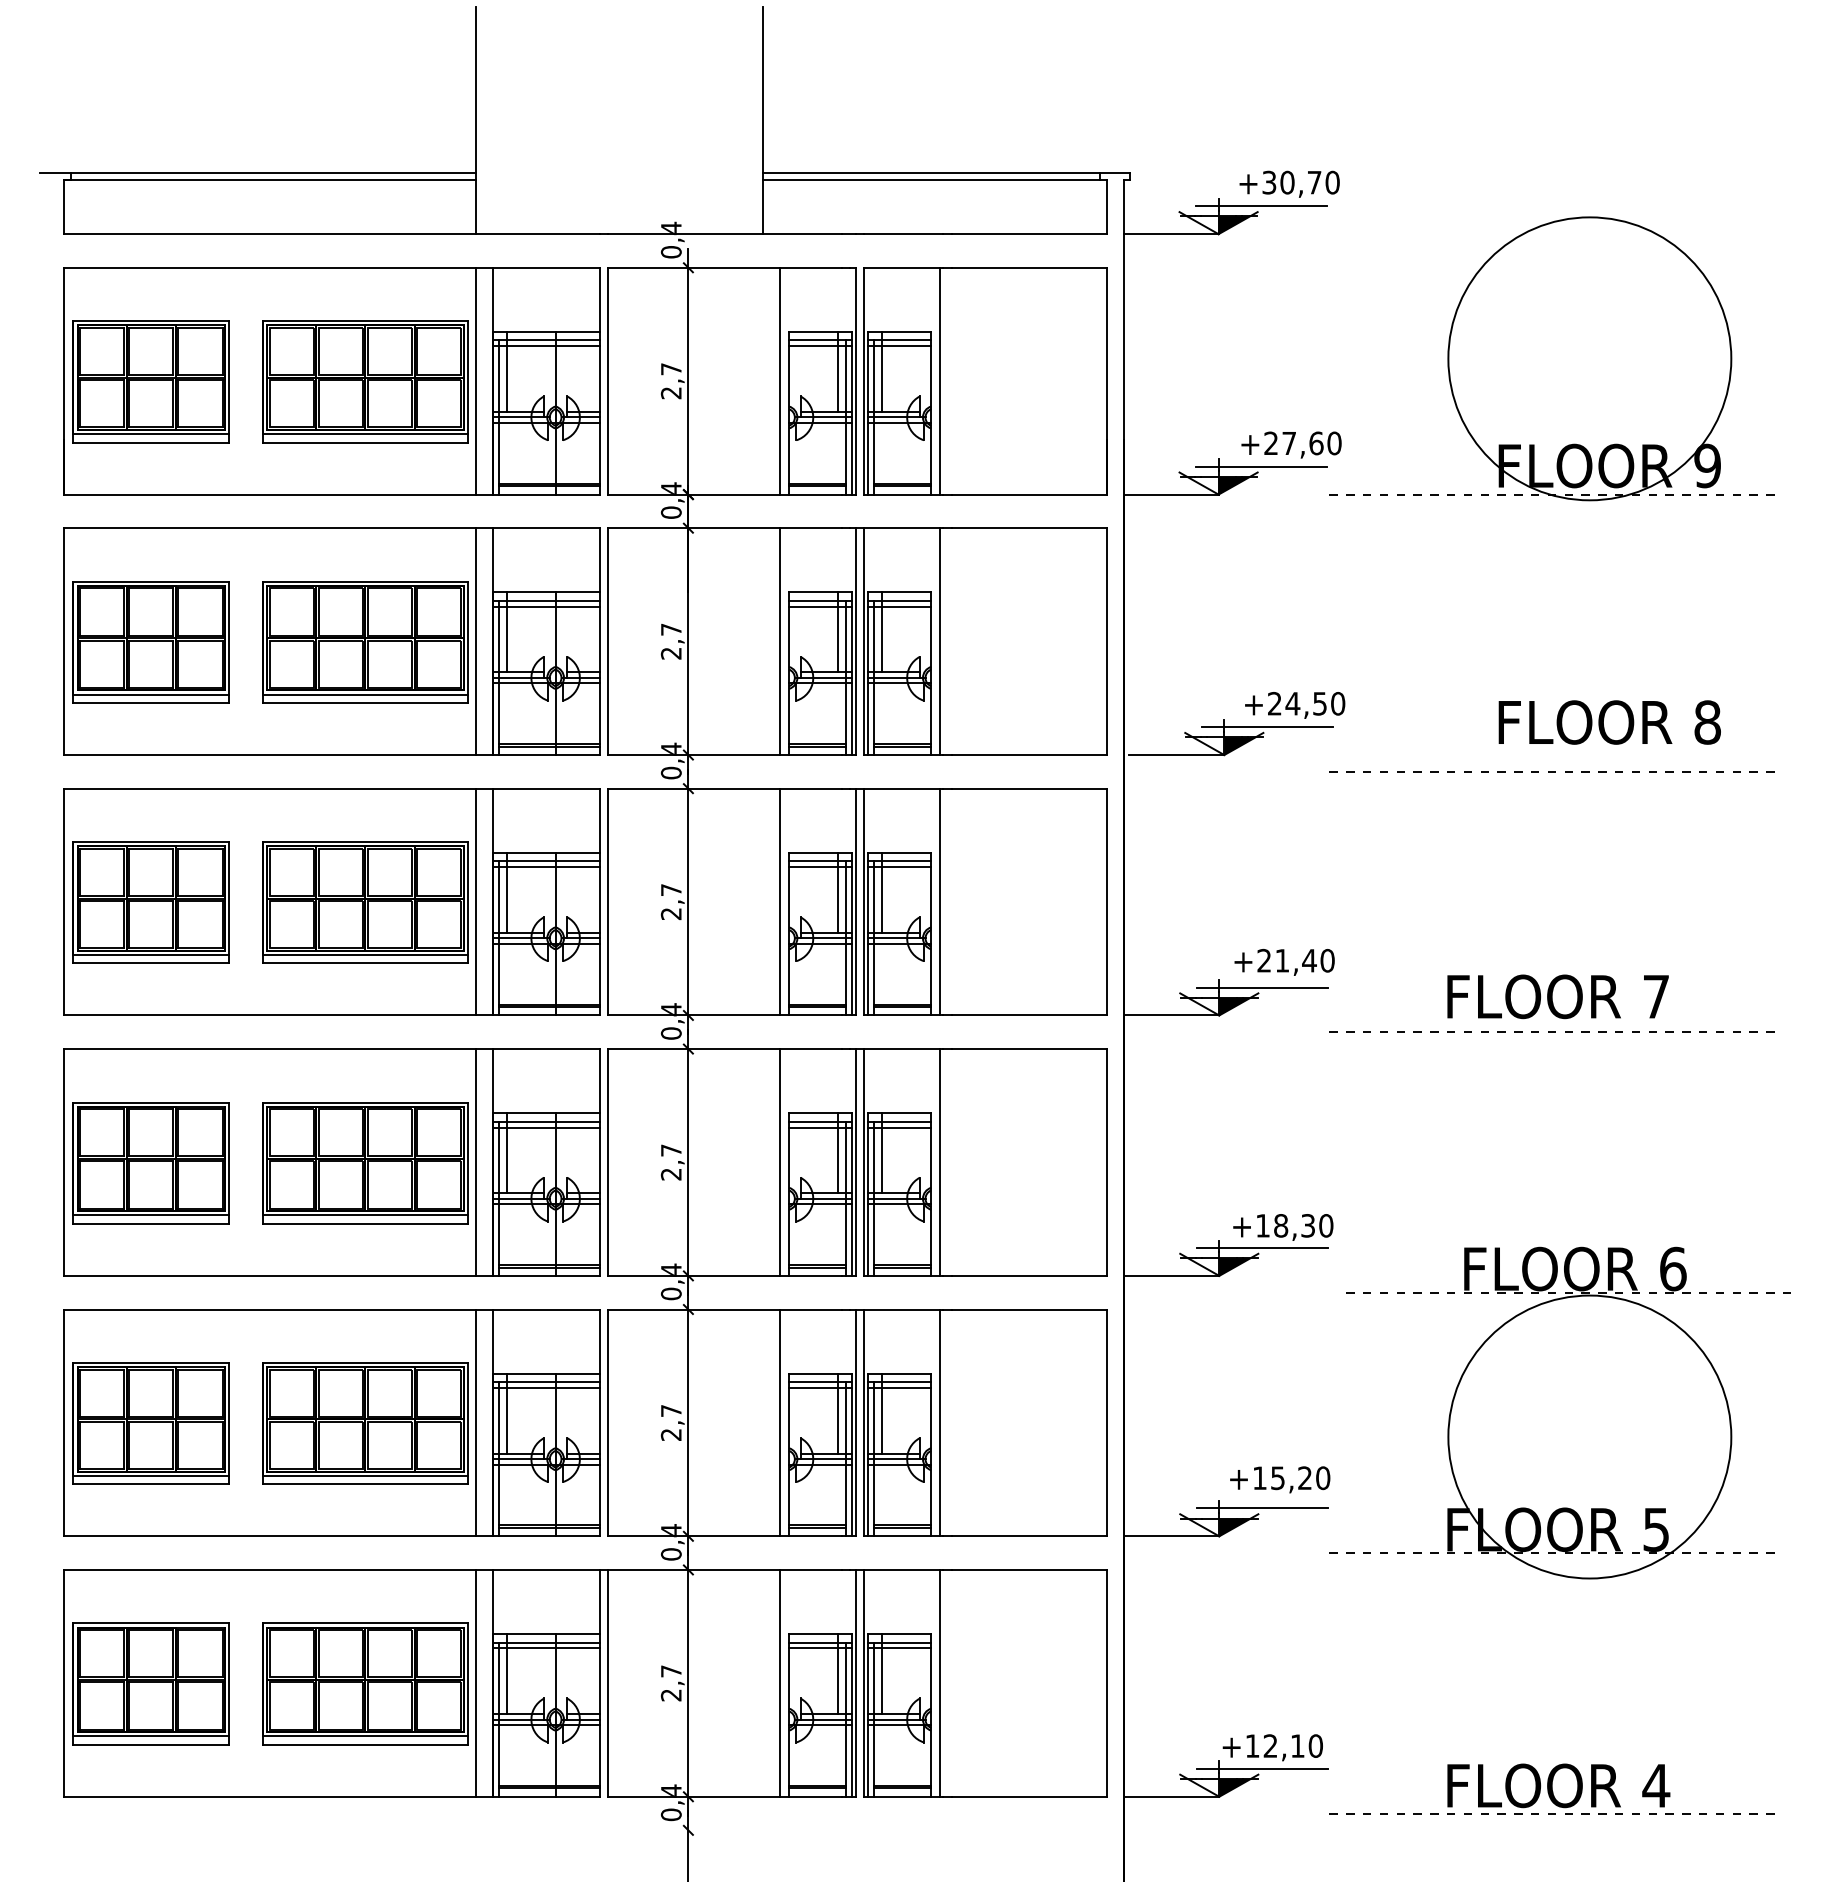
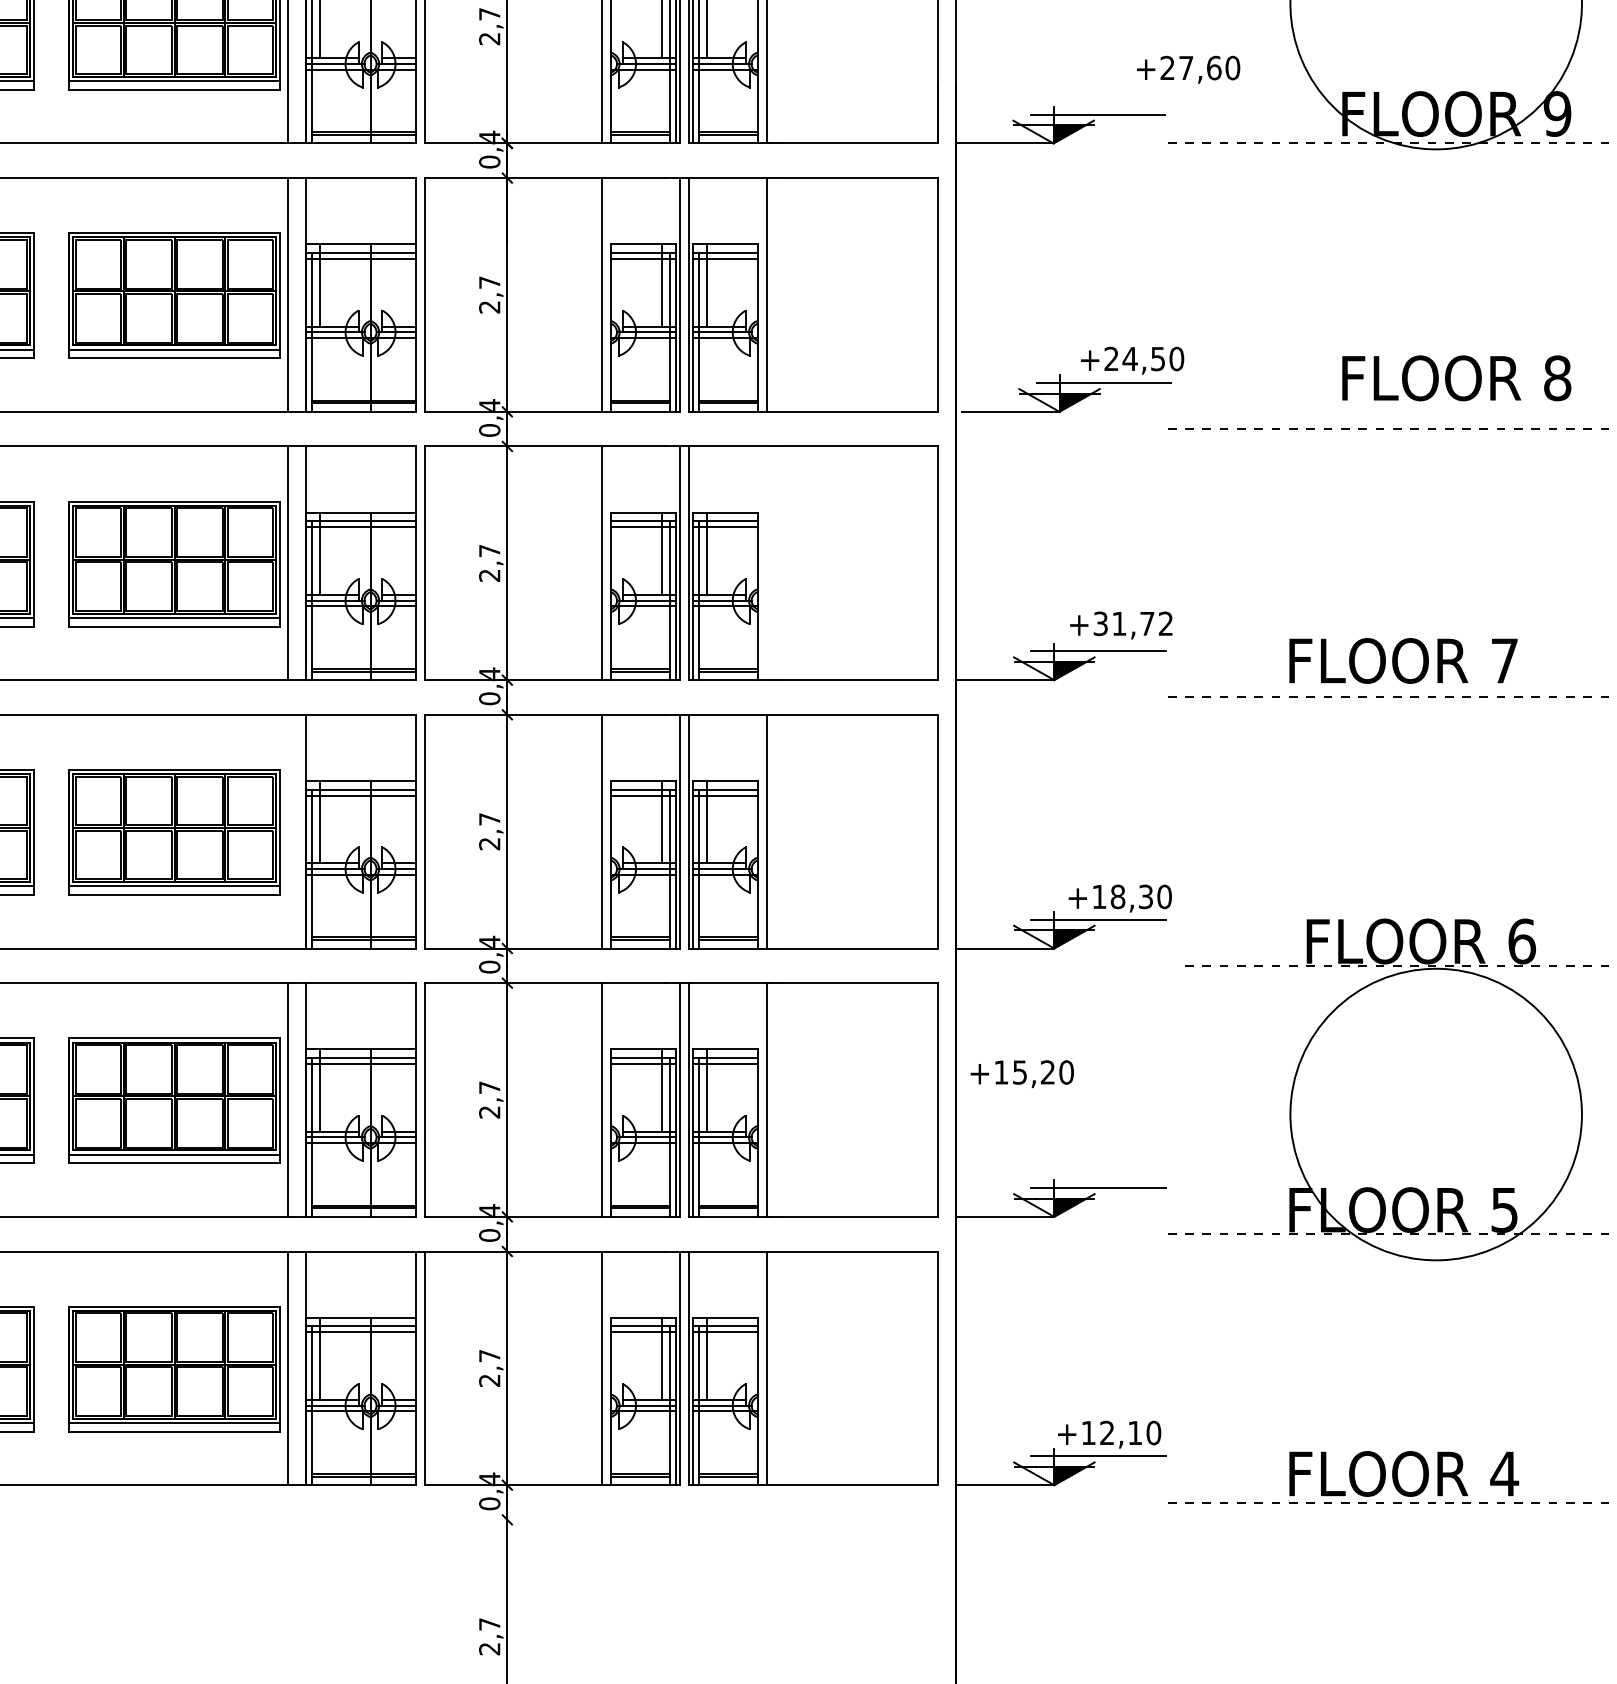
text: (1291, 444) -> (1188, 69), moved
line: (940, 901) -> (767, 562), removed
text: (1295, 960) -> (1132, 623), +21,40 -> +31,72
line: (475, 1162) -> (287, 831), removed
text: (1280, 1479) -> (1022, 1073), moved

